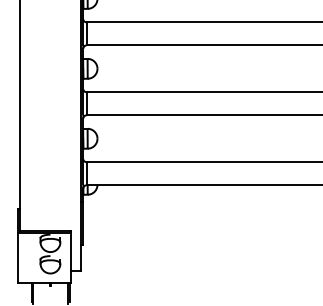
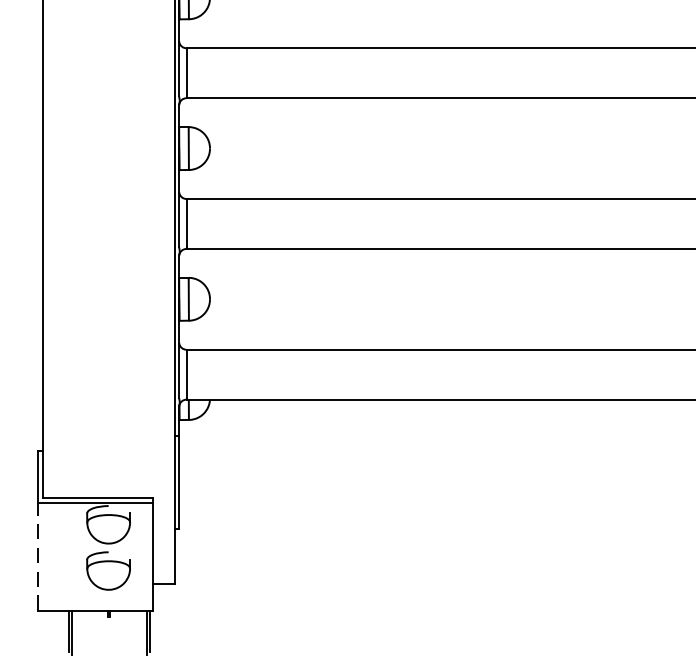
line: (17, 257) -> (37, 555), solid -> dashed

